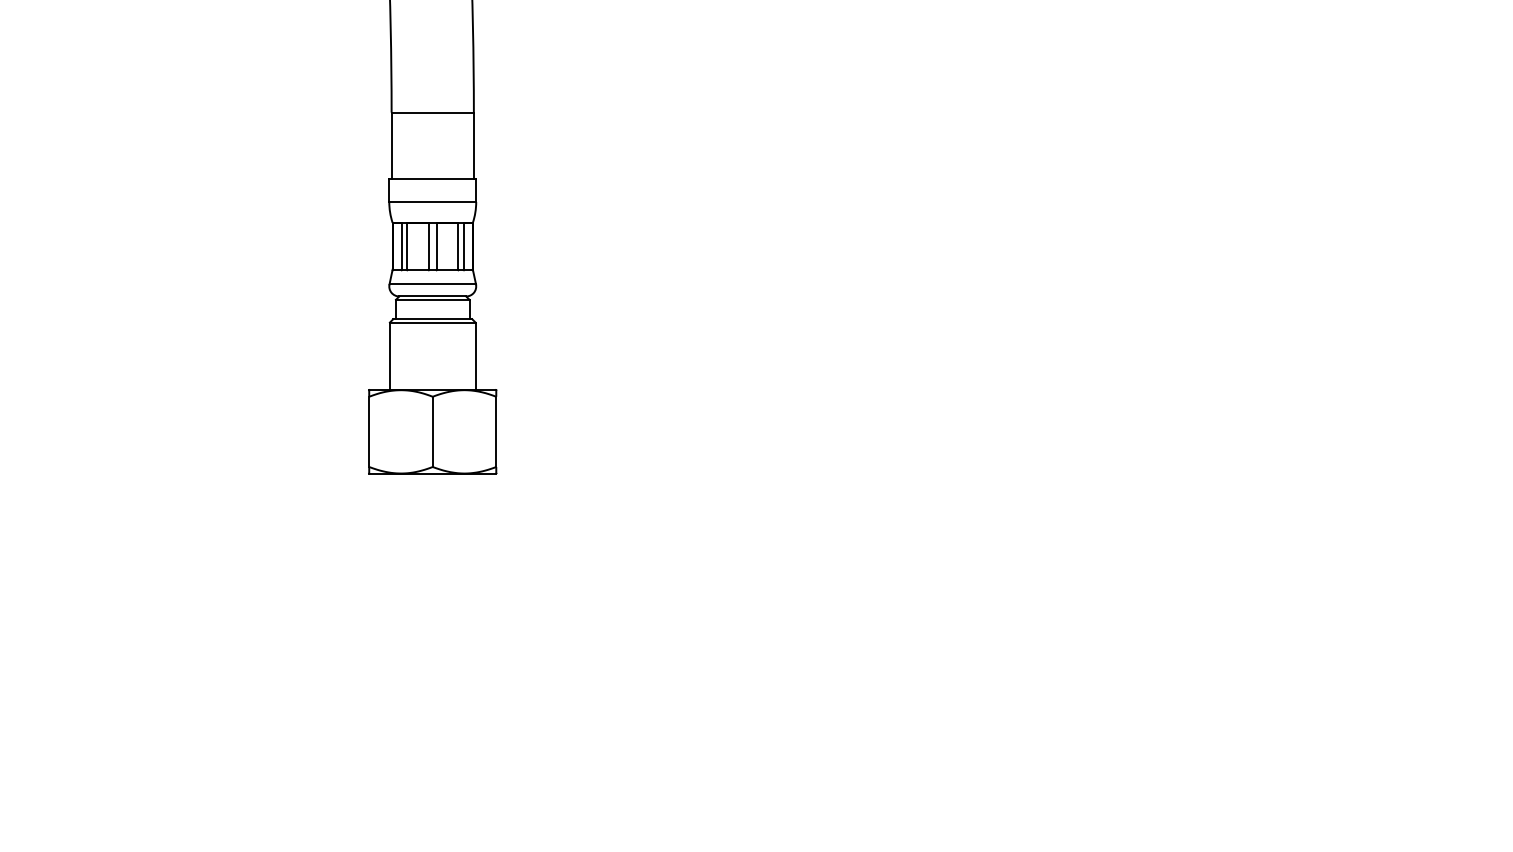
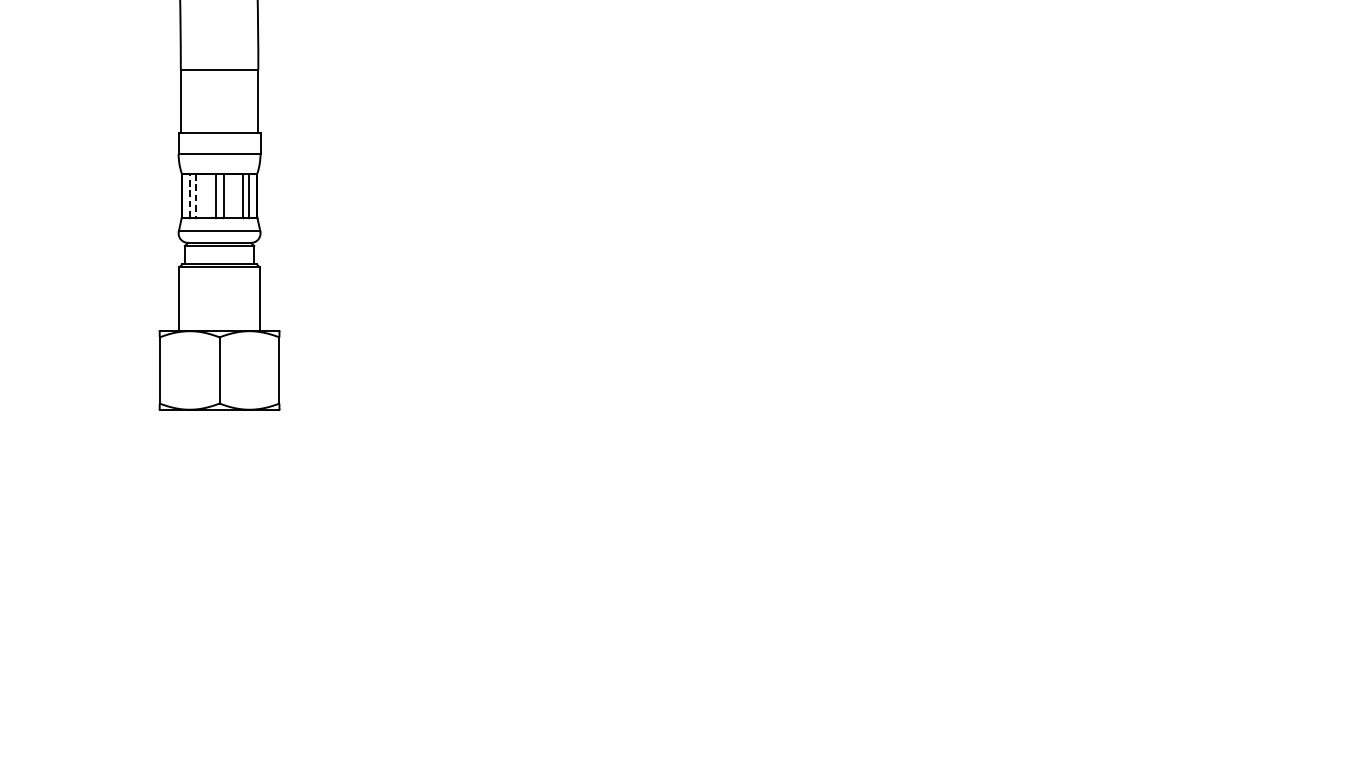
line: (401, 246) -> (190, 195), solid -> dashed
line: (407, 247) -> (195, 196), solid -> dashed

